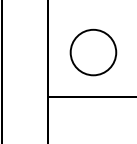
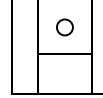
circle: (92, 52) -> (64, 27), size x0.6

